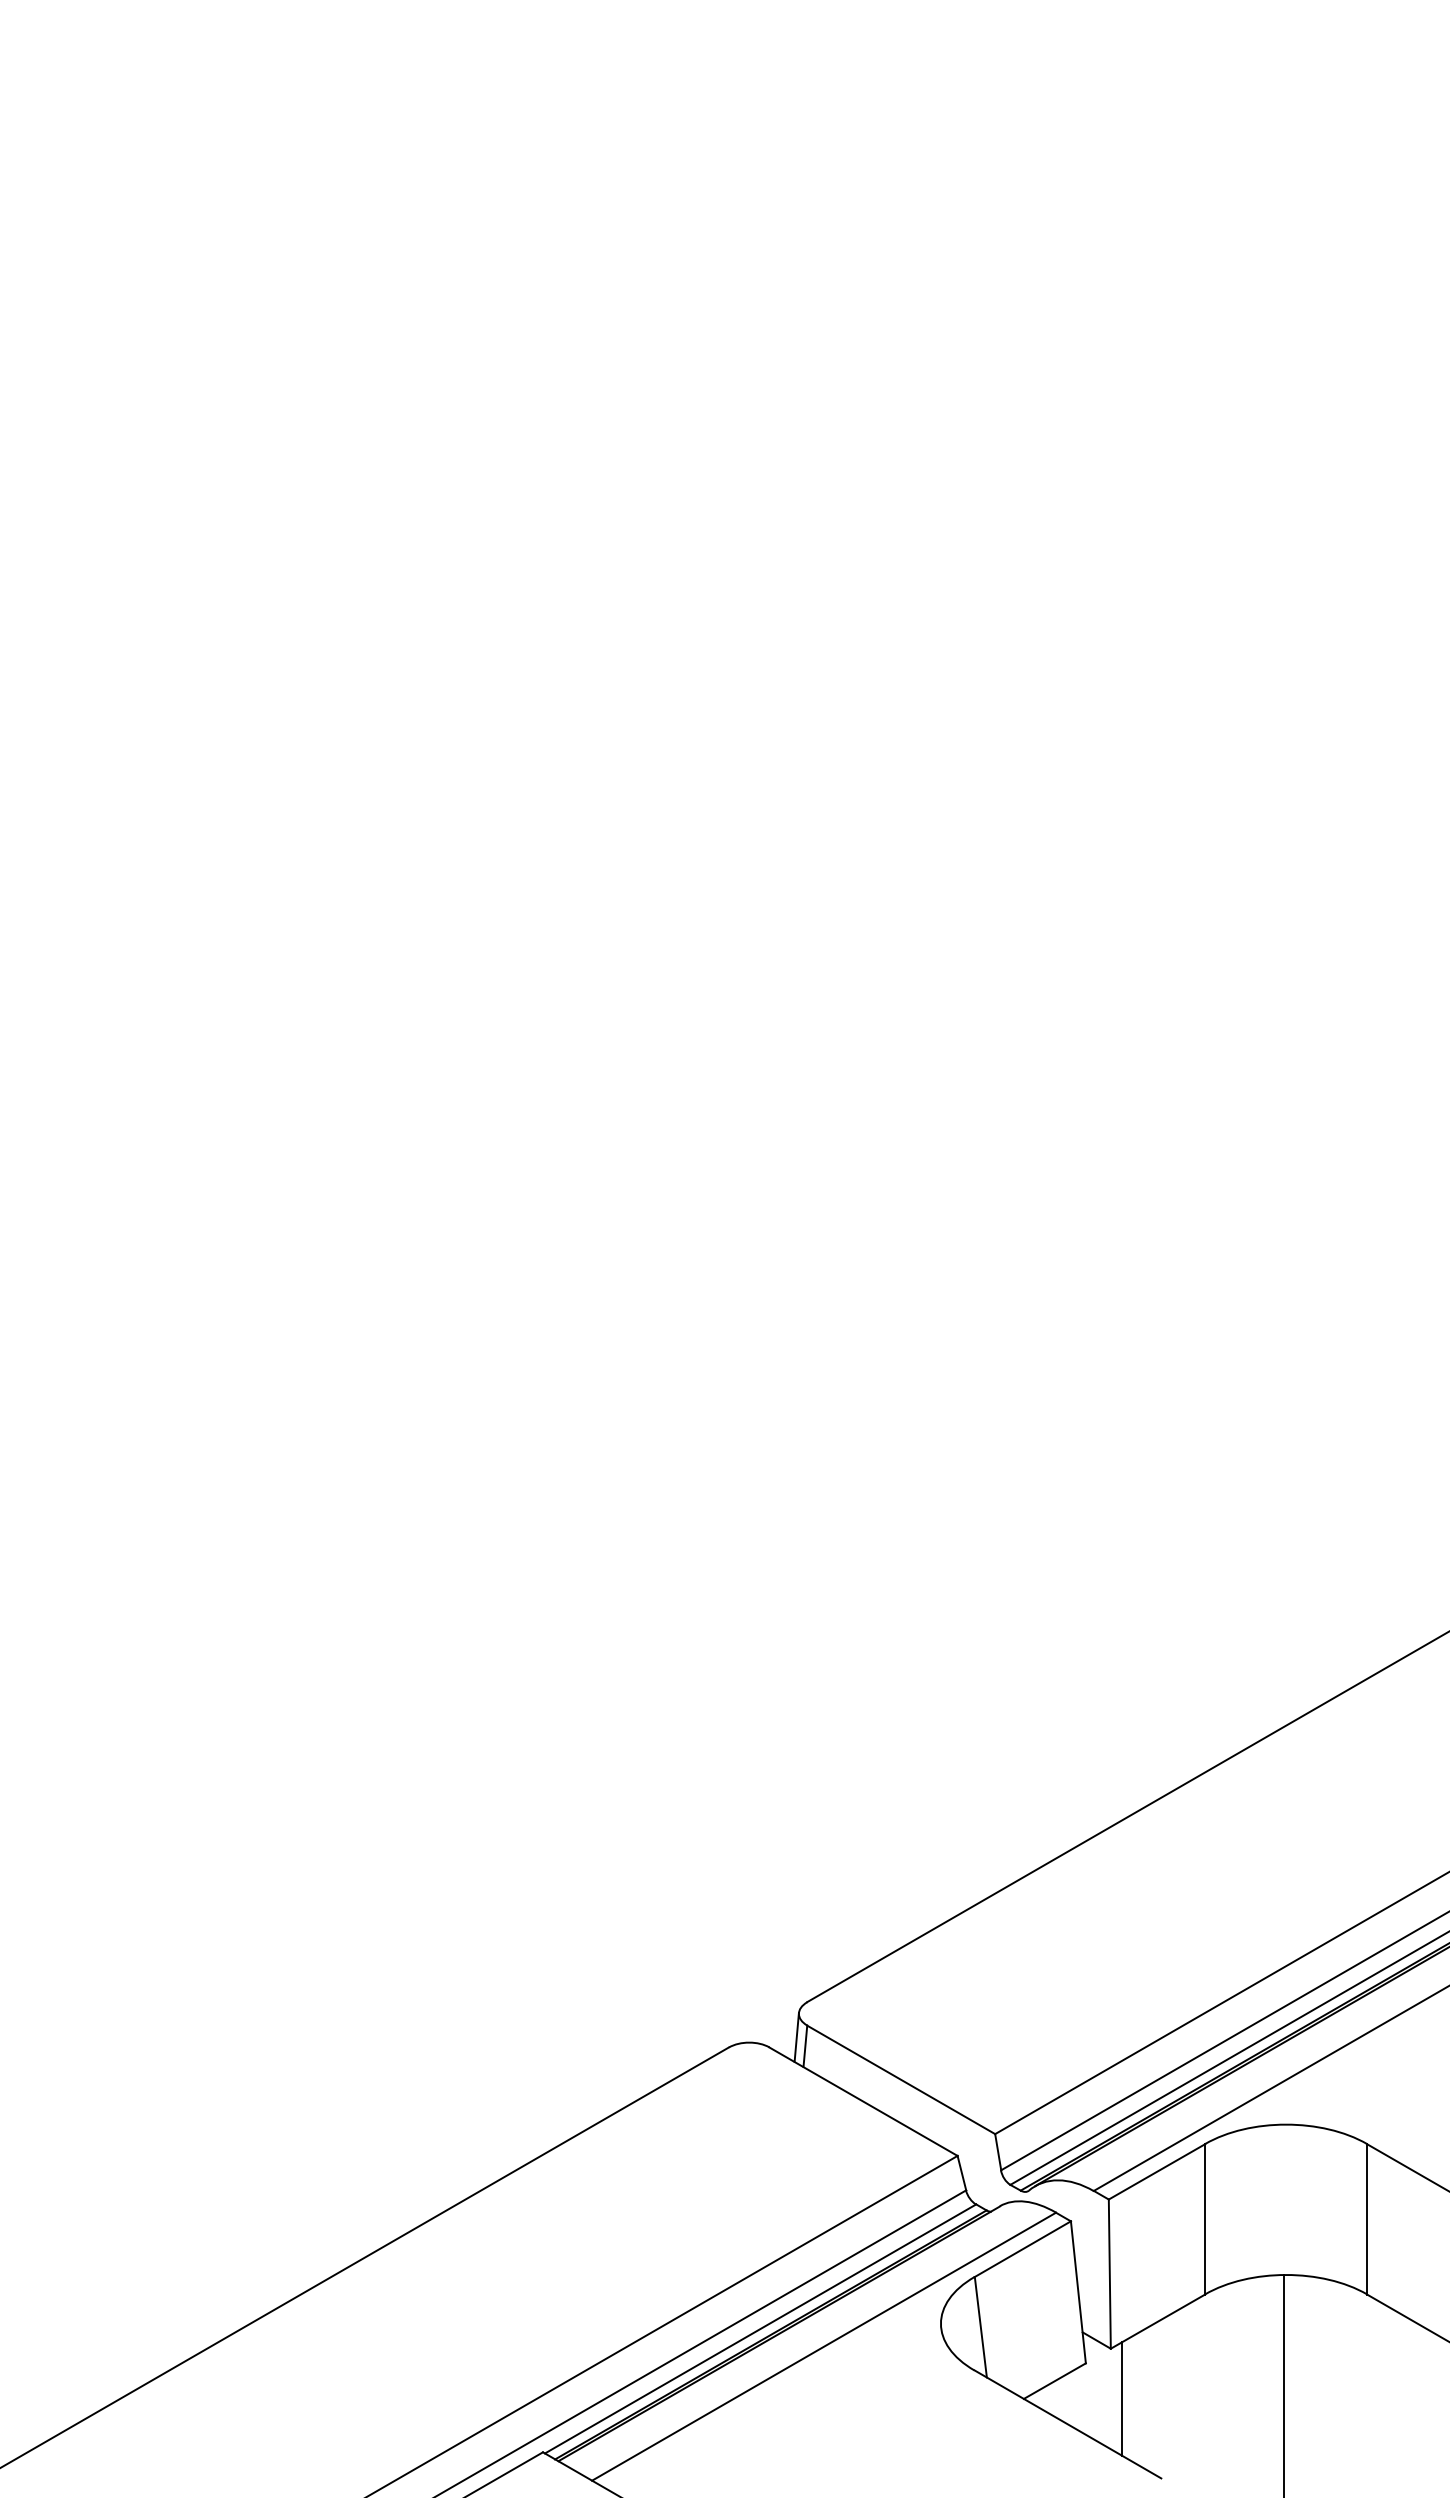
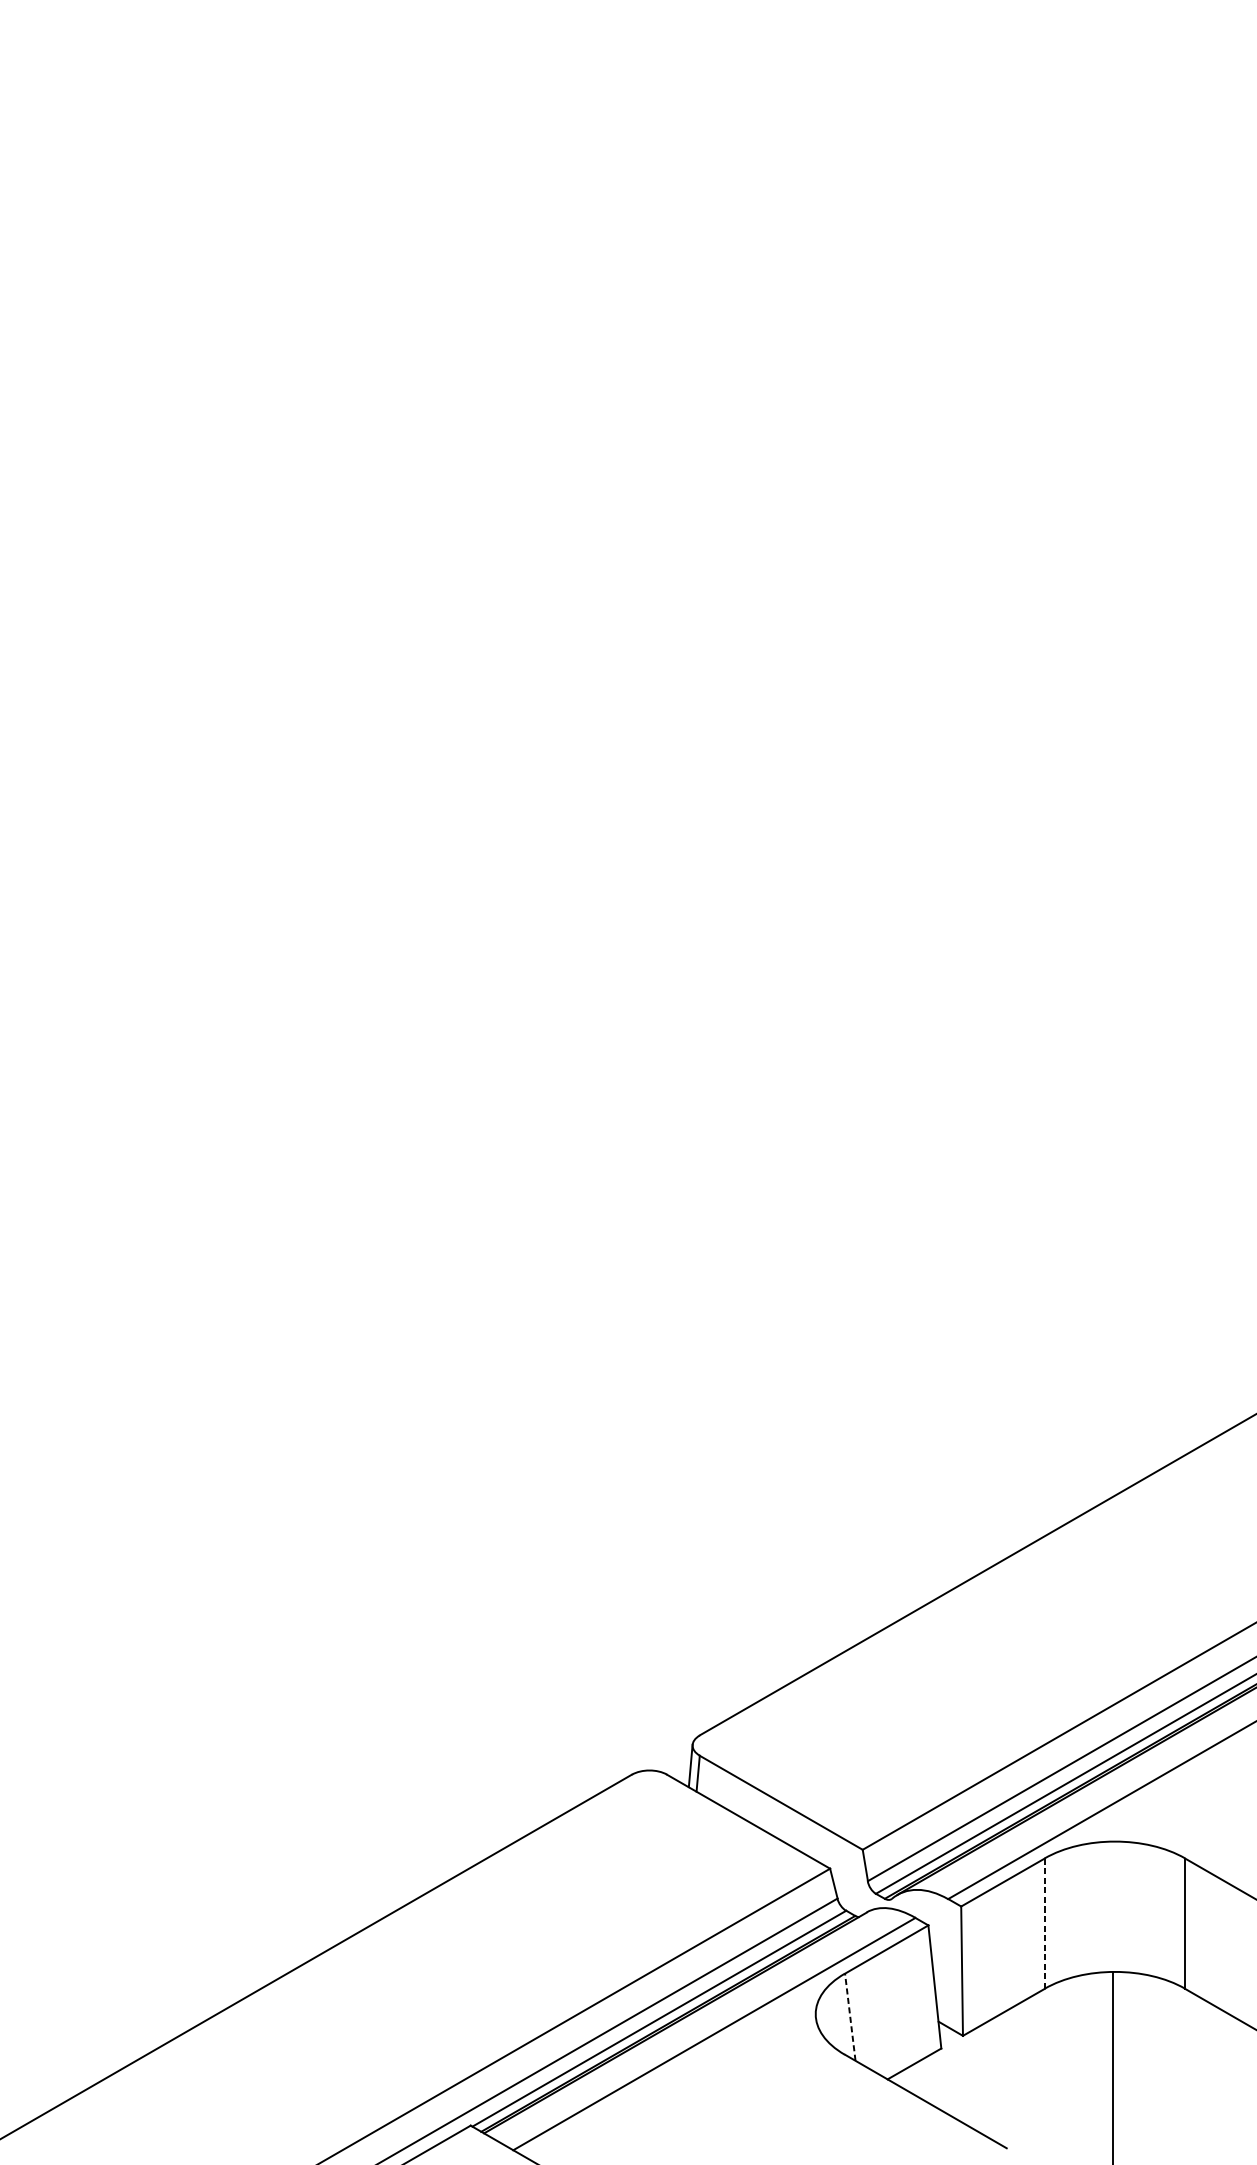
line: (1205, 2218) -> (1045, 1922), solid -> dashed
line: (980, 2327) -> (849, 2017), solid -> dashed
line: (1122, 2398) -> (973, 2079), removed

